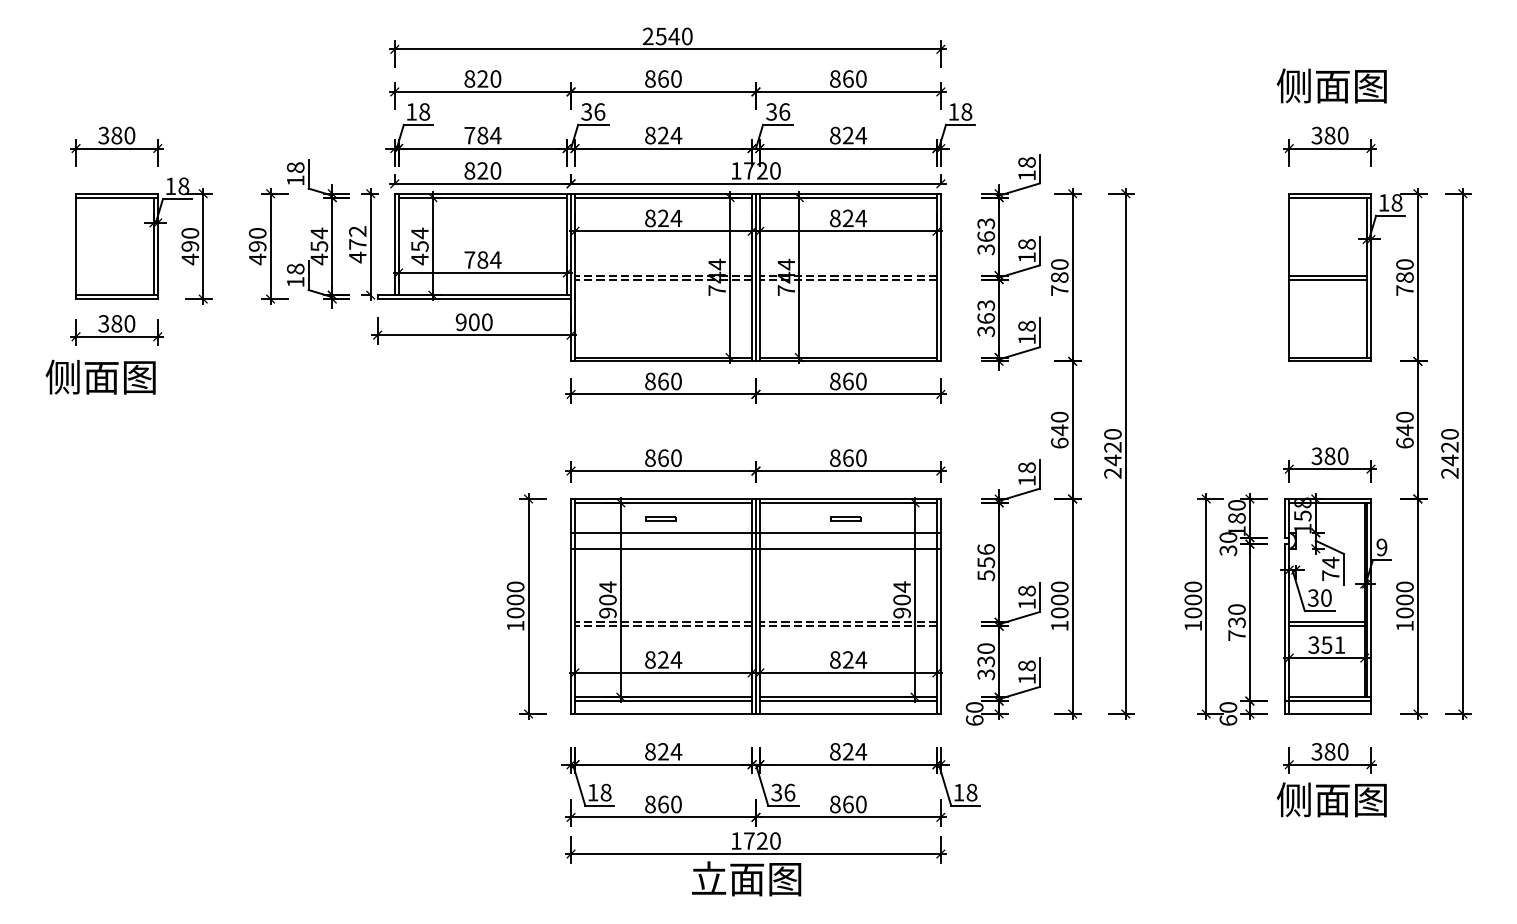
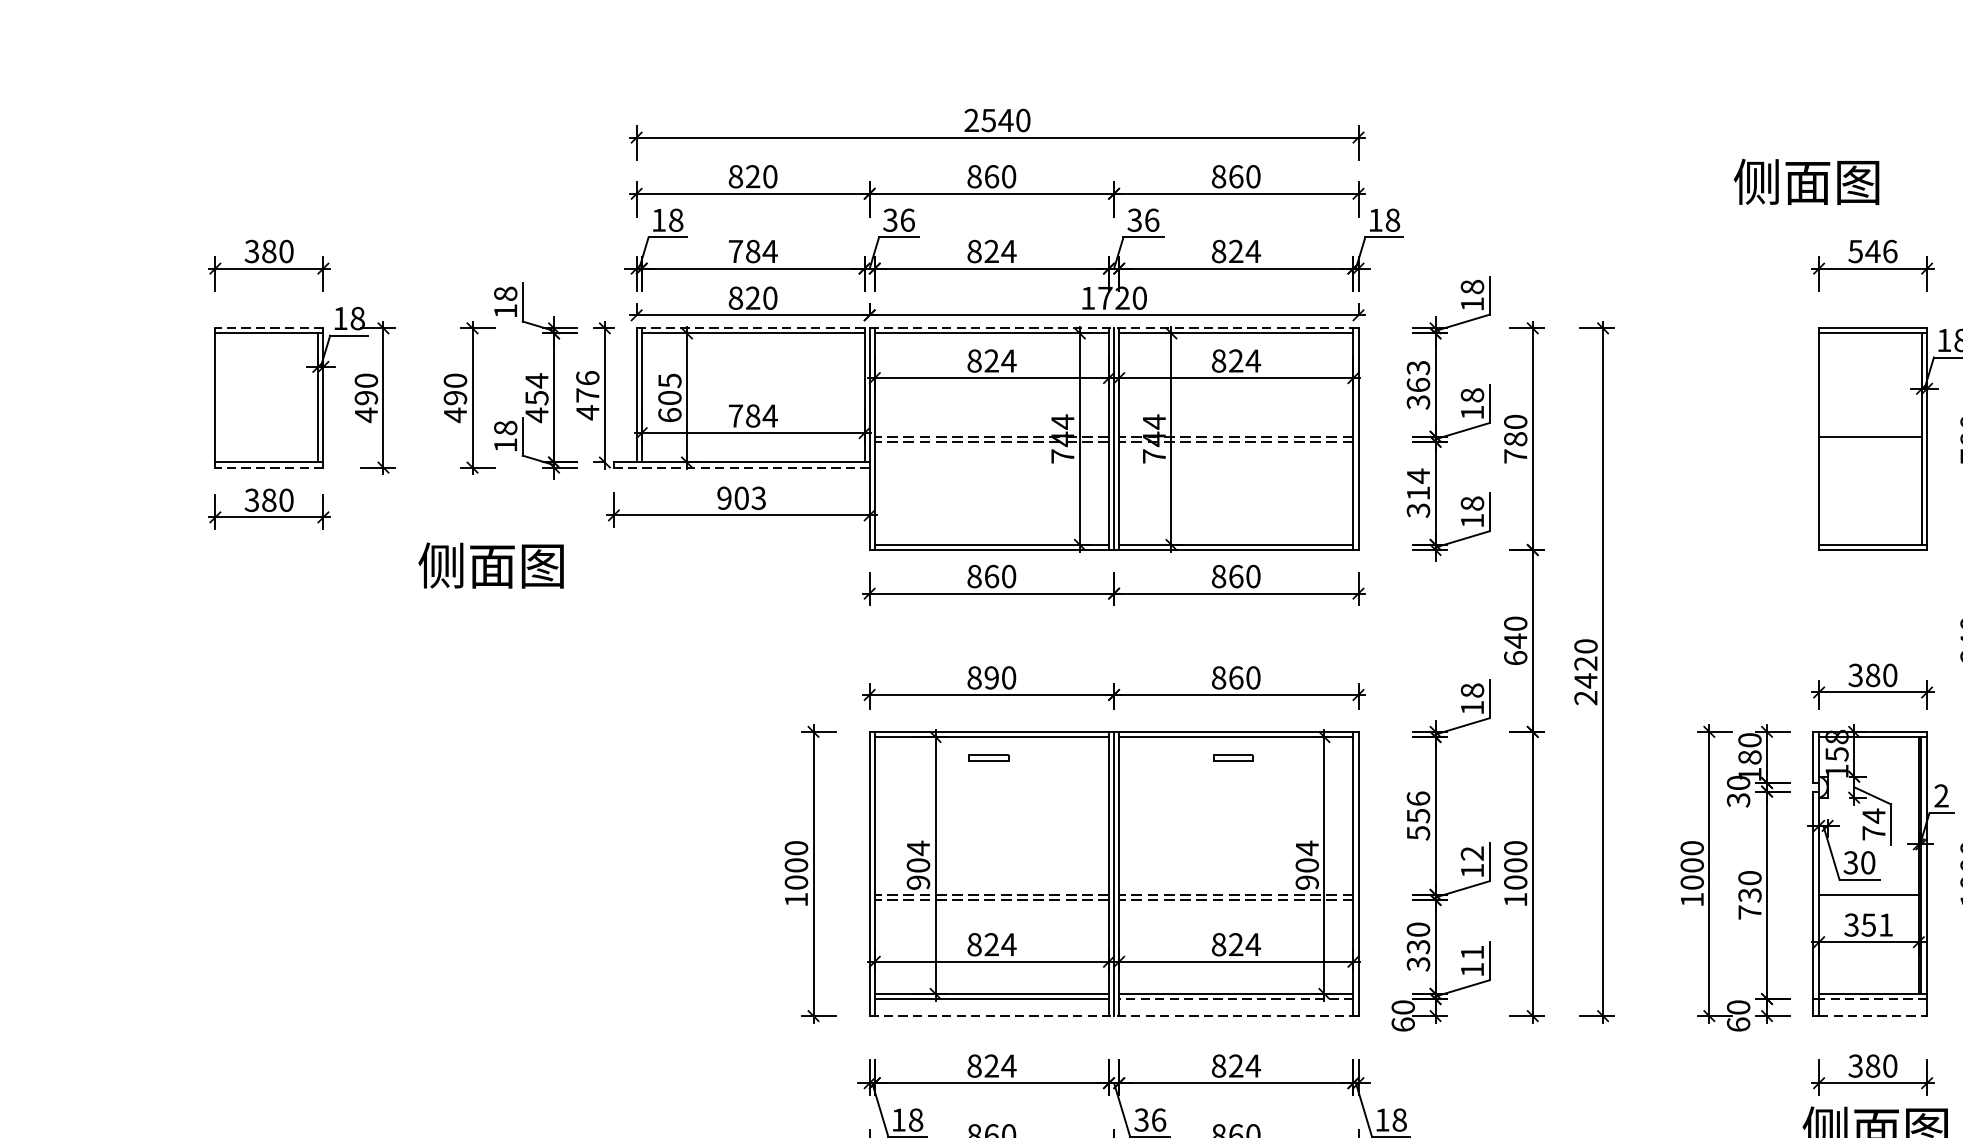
text: (1331, 85) -> (1806, 181), moved
text: (1330, 135) -> (1873, 251), 380 -> 546
line: (116, 193) -> (268, 328), solid -> dashed
line: (667, 193) -> (997, 328), solid -> dashed
text: (357, 231) -> (587, 378), 472 -> 476
text: (419, 246) -> (669, 398), 454 -> 605
line: (1328, 279) -> (1870, 441), removed
line: (116, 299) -> (268, 468), solid -> dashed
line: (474, 299) -> (742, 468), solid -> dashed
text: (986, 311) -> (1418, 484), 363 -> 314
text: (486, 321) -> (757, 497), 900 -> 903
text: (100, 376) -> (490, 564), moved
text: (663, 457) -> (991, 677), 860 -> 890
line: (755, 532) -> (1113, 776), removed
text: (1381, 547) -> (1941, 796), 9 -> 2
line: (755, 548) -> (1113, 797), removed
text: (1026, 590) -> (1471, 852), 18 -> 12
line: (1326, 626) -> (1868, 900), removed
text: (1026, 665) -> (1471, 951), 18 -> 11
line: (848, 701) -> (1236, 999), solid -> dashed
line: (1330, 701) -> (1873, 999), solid -> dashed
line: (755, 713) -> (1113, 1015), solid -> dashed
line: (1330, 713) -> (1873, 1015), solid -> dashed

